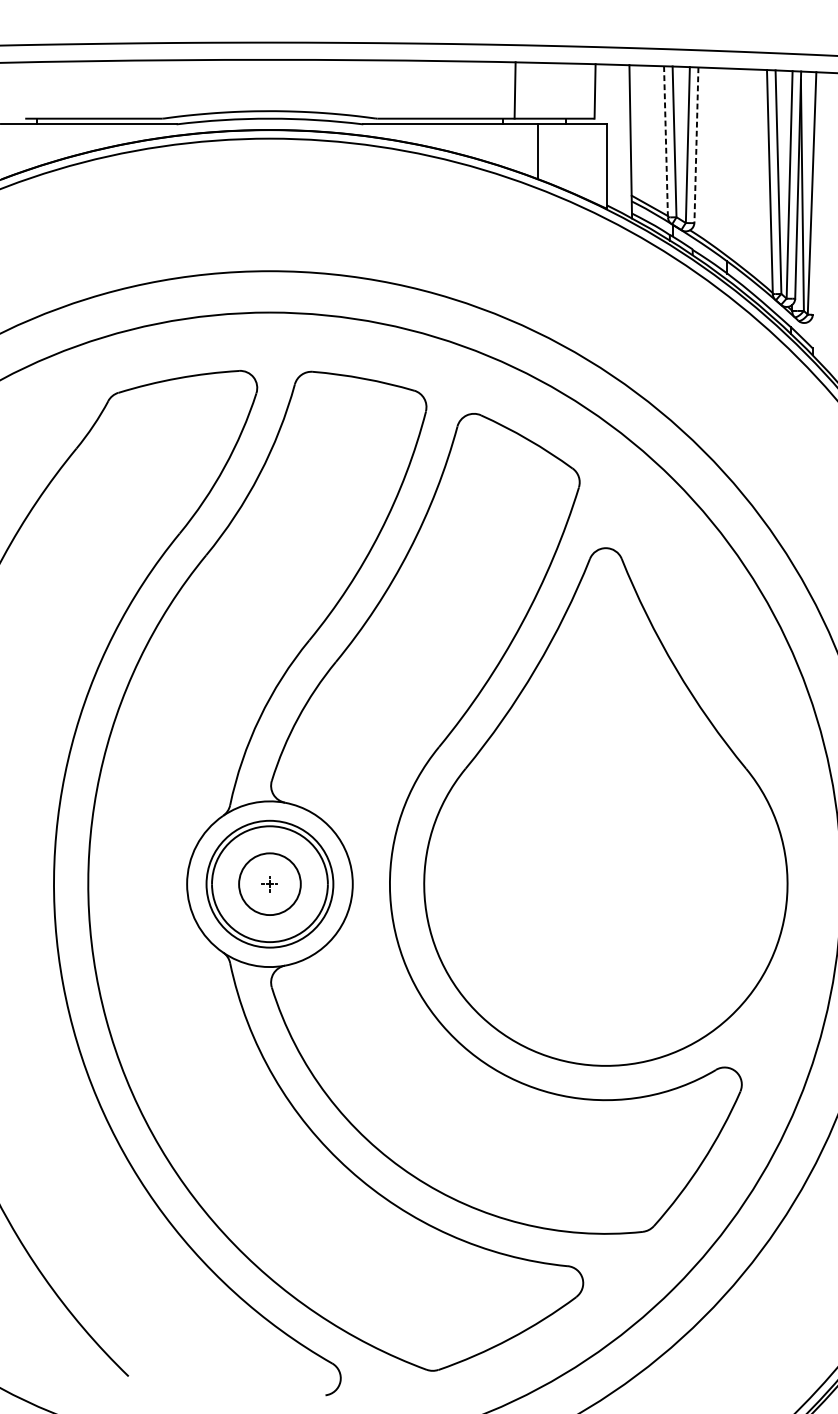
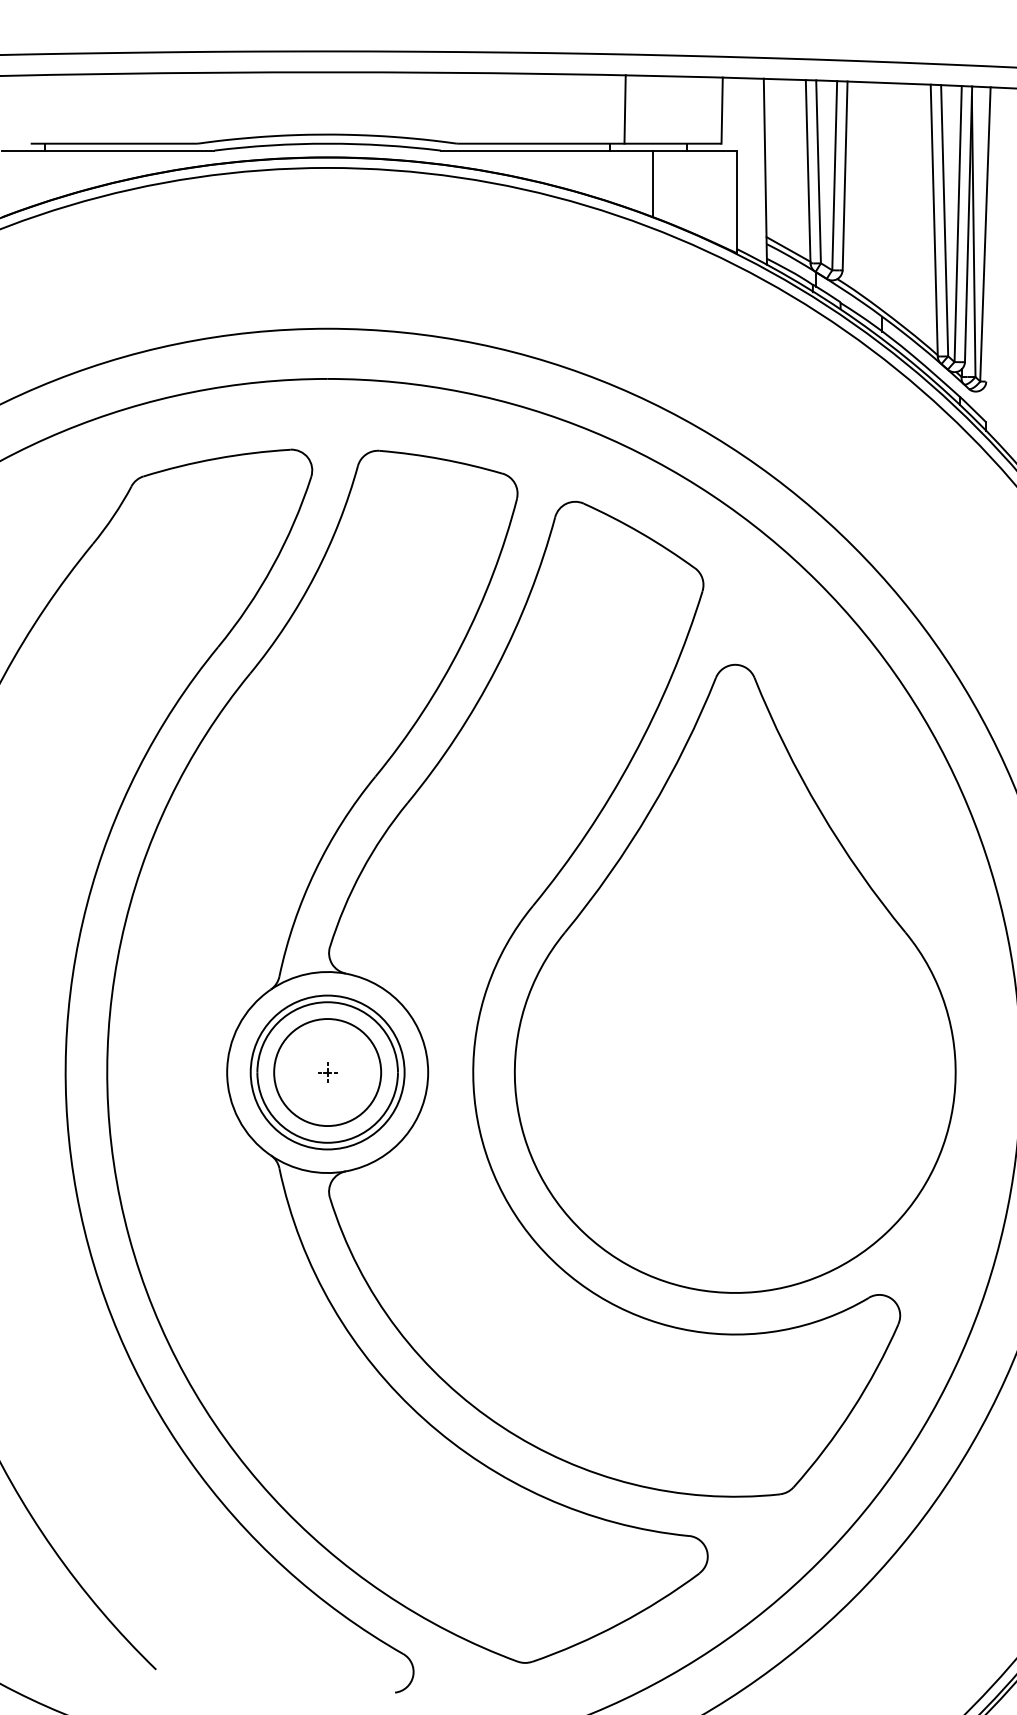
line: (666, 141) -> (808, 171), dashed -> solid
line: (696, 145) -> (845, 176), dashed -> solid
circle: (269, 884) -> (327, 1072), size x1.43

